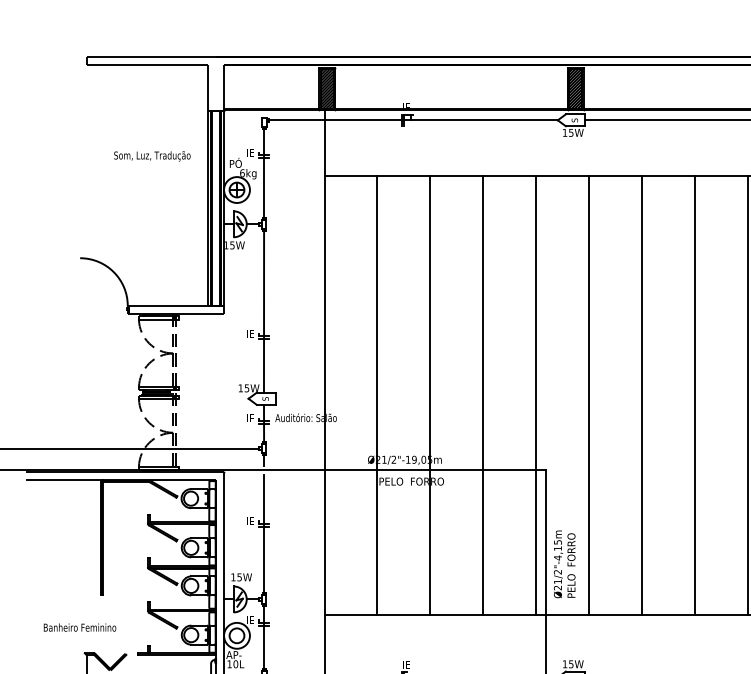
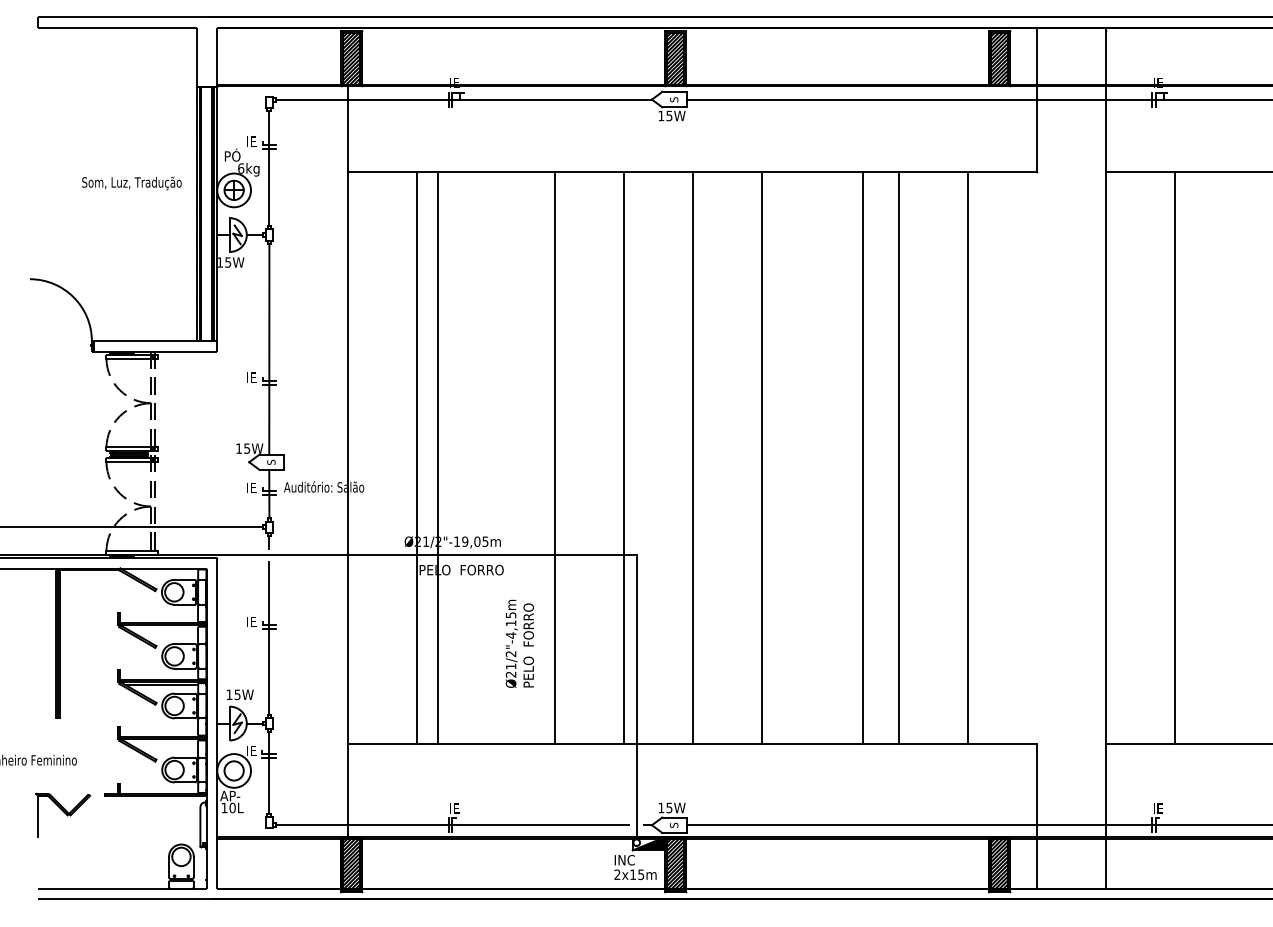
text: (152, 156) -> (131, 183), moved
line: (430, 395) -> (437, 458), moved
line: (694, 395) -> (863, 458), moved
text: (564, 564) -> (519, 643), moved

